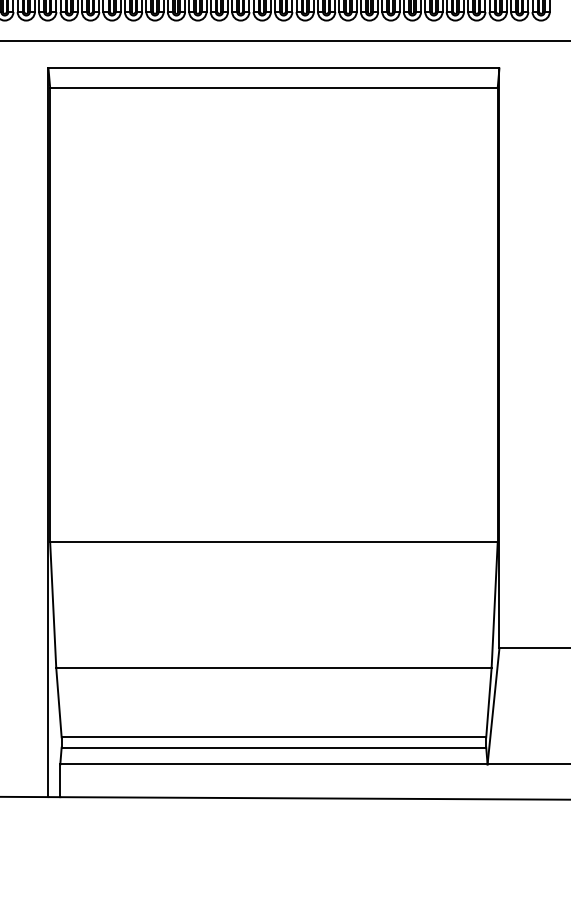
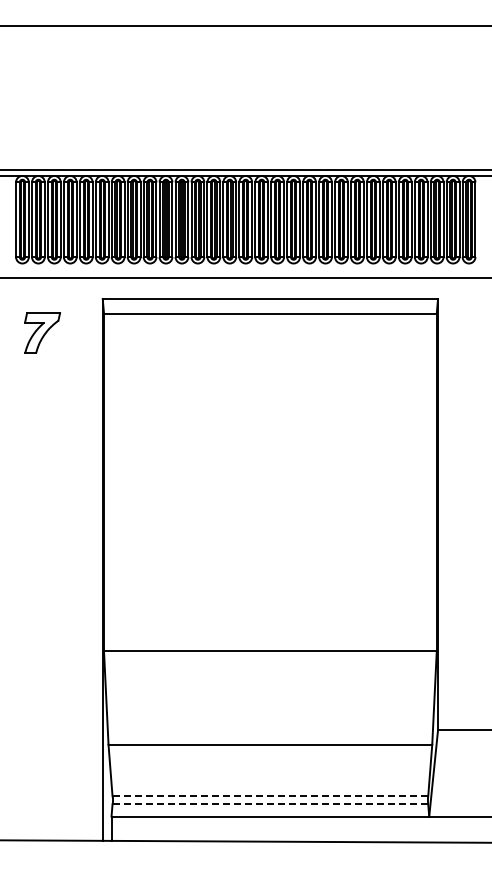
line: (274, 737) -> (270, 796), solid -> dashed
line: (274, 748) -> (270, 804), solid -> dashed

